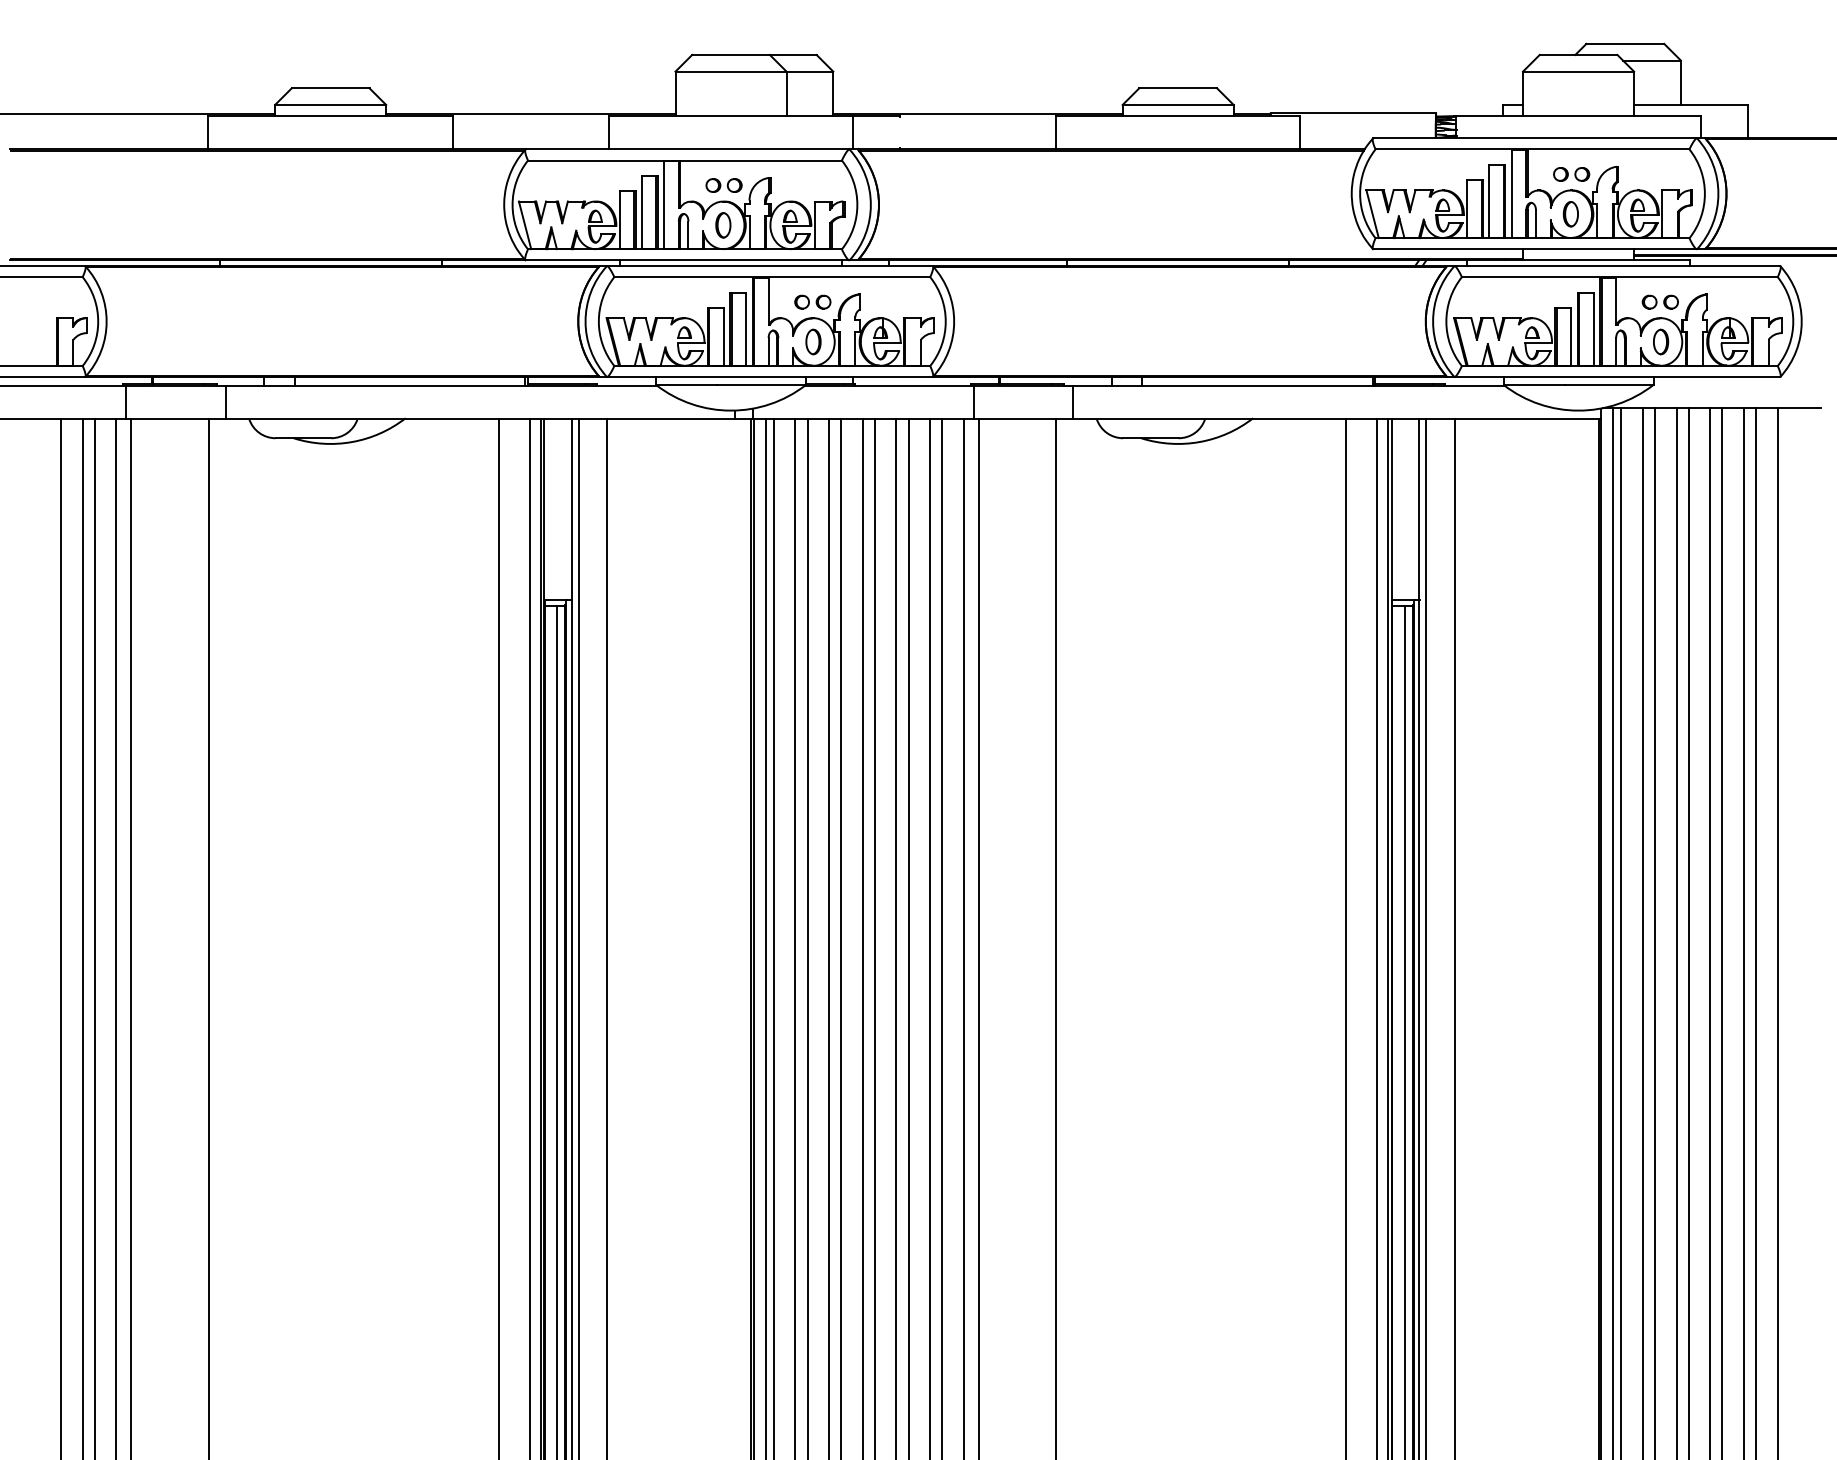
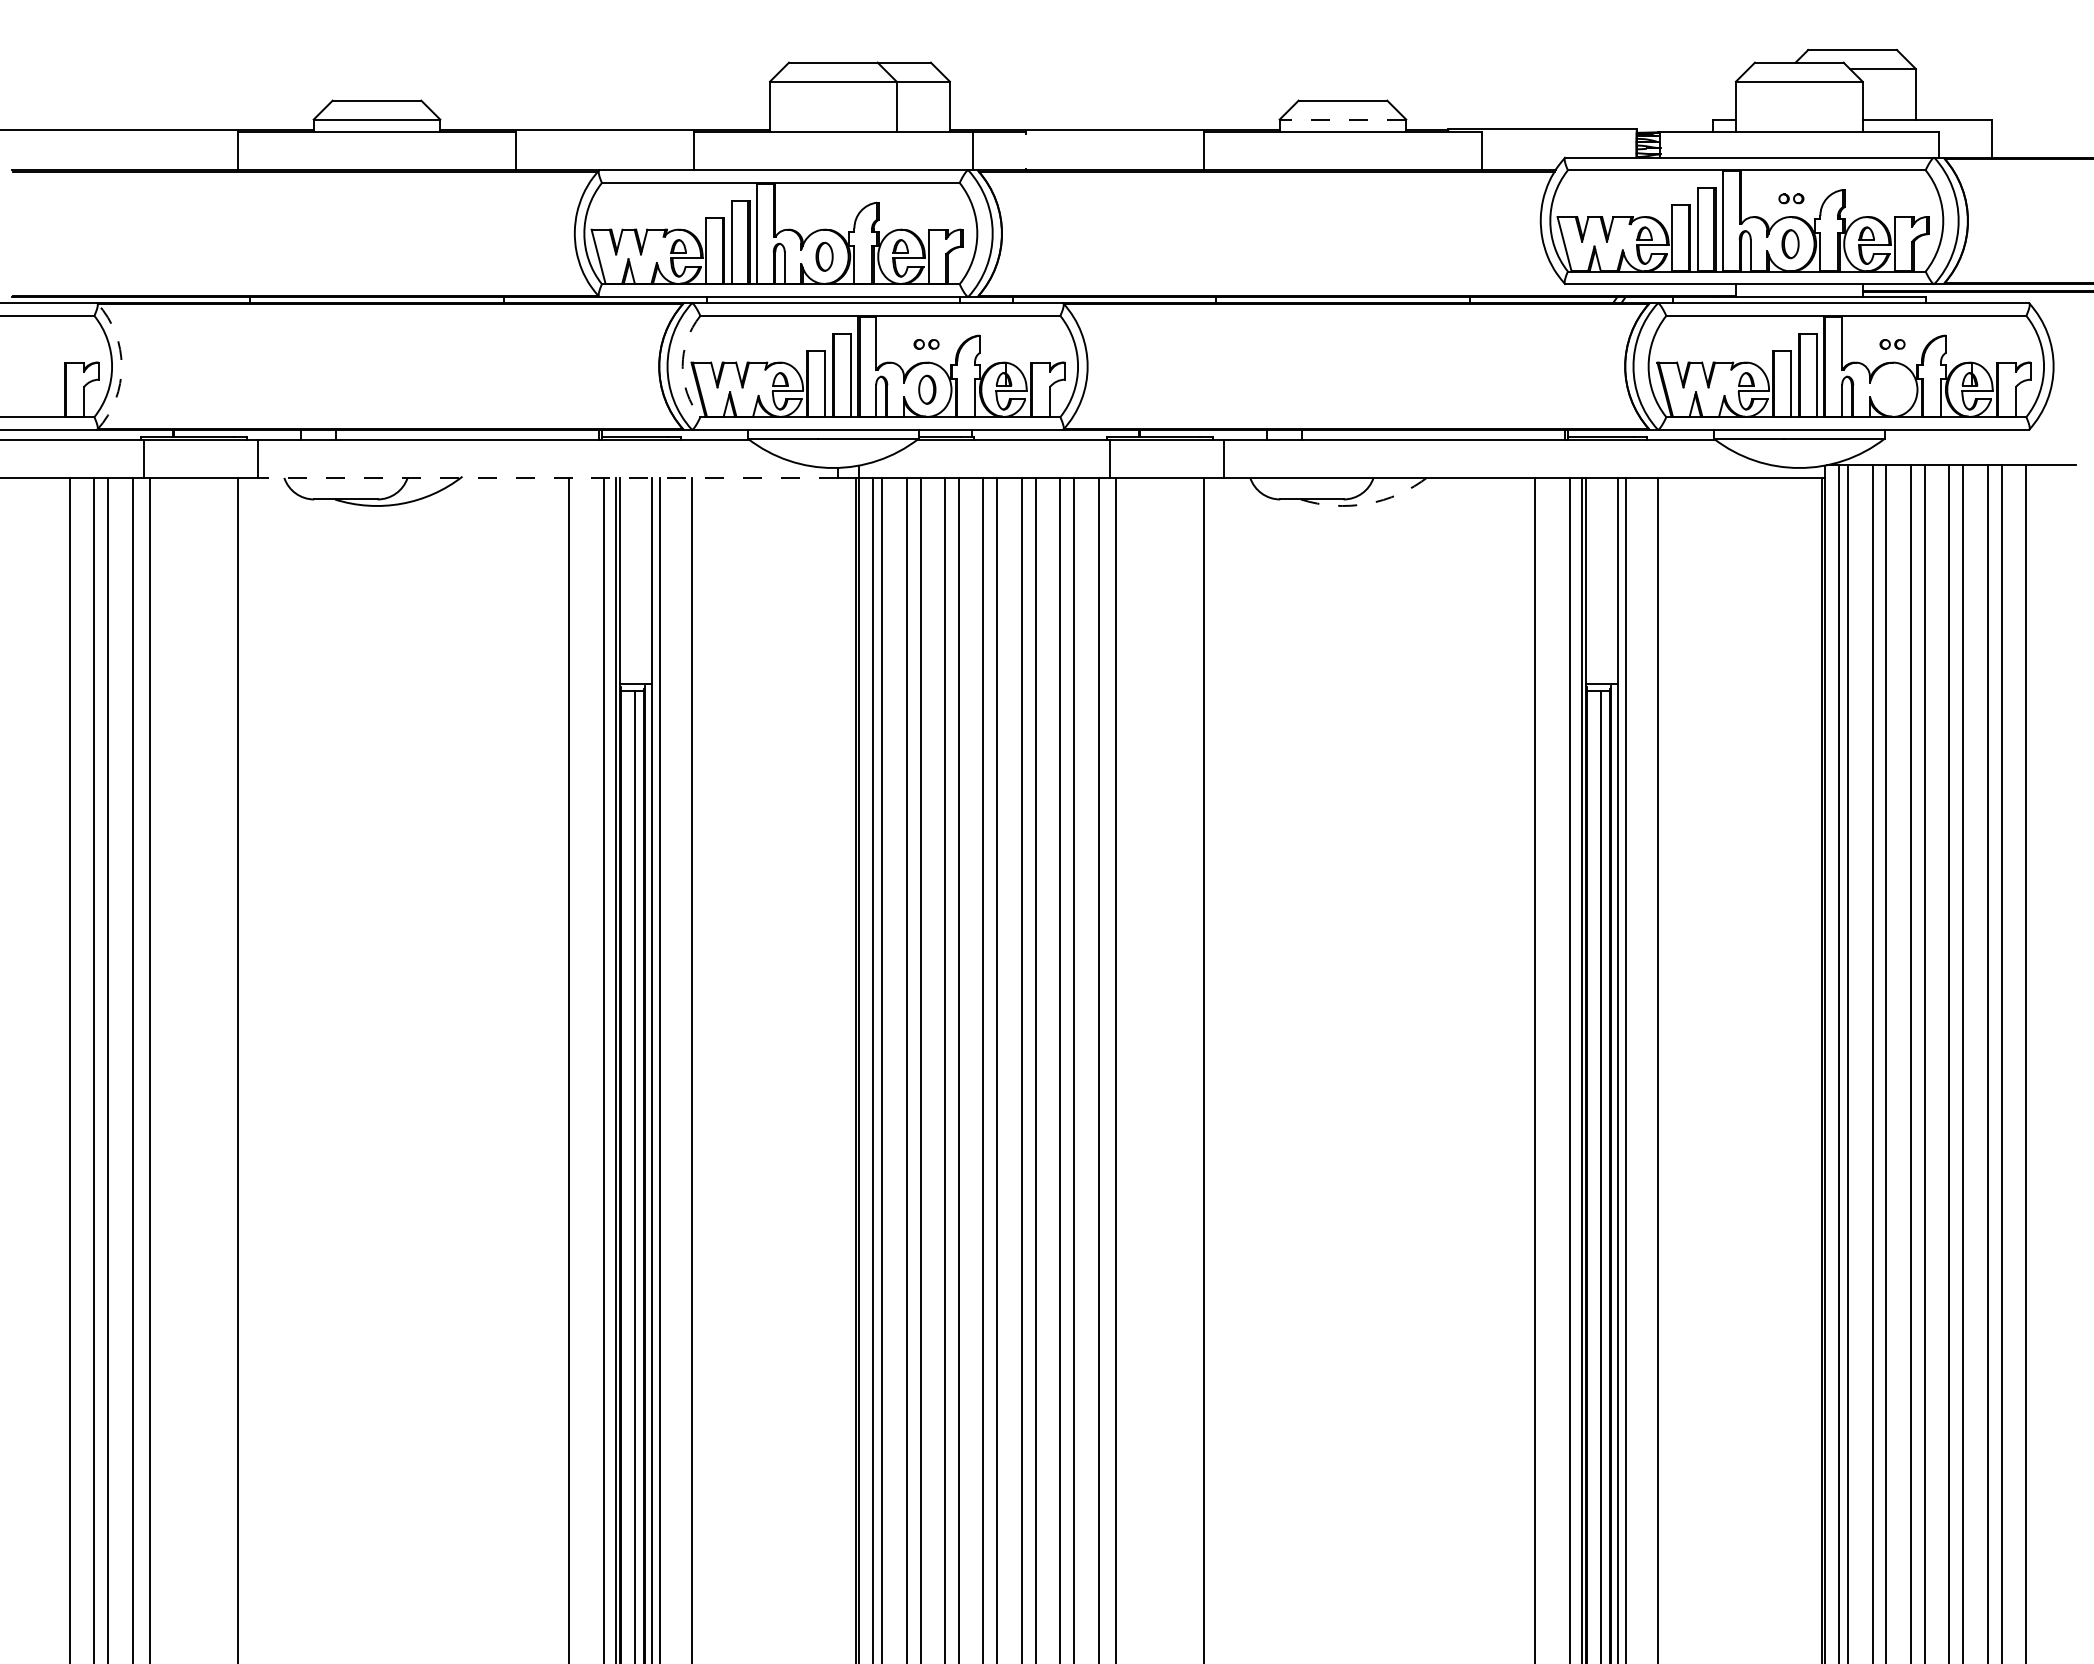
line: (1177, 104) -> (1342, 119), solid -> dashed
part: (1571, 174) -> (1791, 198), size x0.6
part: (724, 185) -> (825, 211), removed
part: (812, 302) -> (926, 344), size x0.6
part: (1660, 302) -> (1892, 344), size x0.6
arc: (106, 321) -> (121, 366), solid -> dashed
arc: (598, 321) -> (682, 366), solid -> dashed
part: (1661, 341) -> (1893, 389), removed
line: (480, 418) -> (547, 477), solid -> dashed
arc: (1199, 441) -> (1367, 503), solid -> dashed

